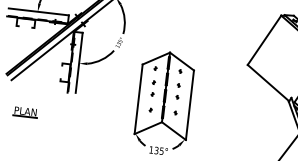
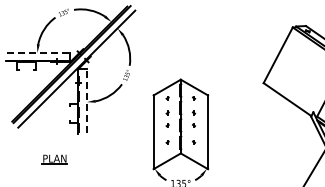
line: (38, 11) -> (38, 52), solid -> dashed
line: (79, 63) -> (87, 101), solid -> dashed
part: (25, 112) -> (54, 159), moved

